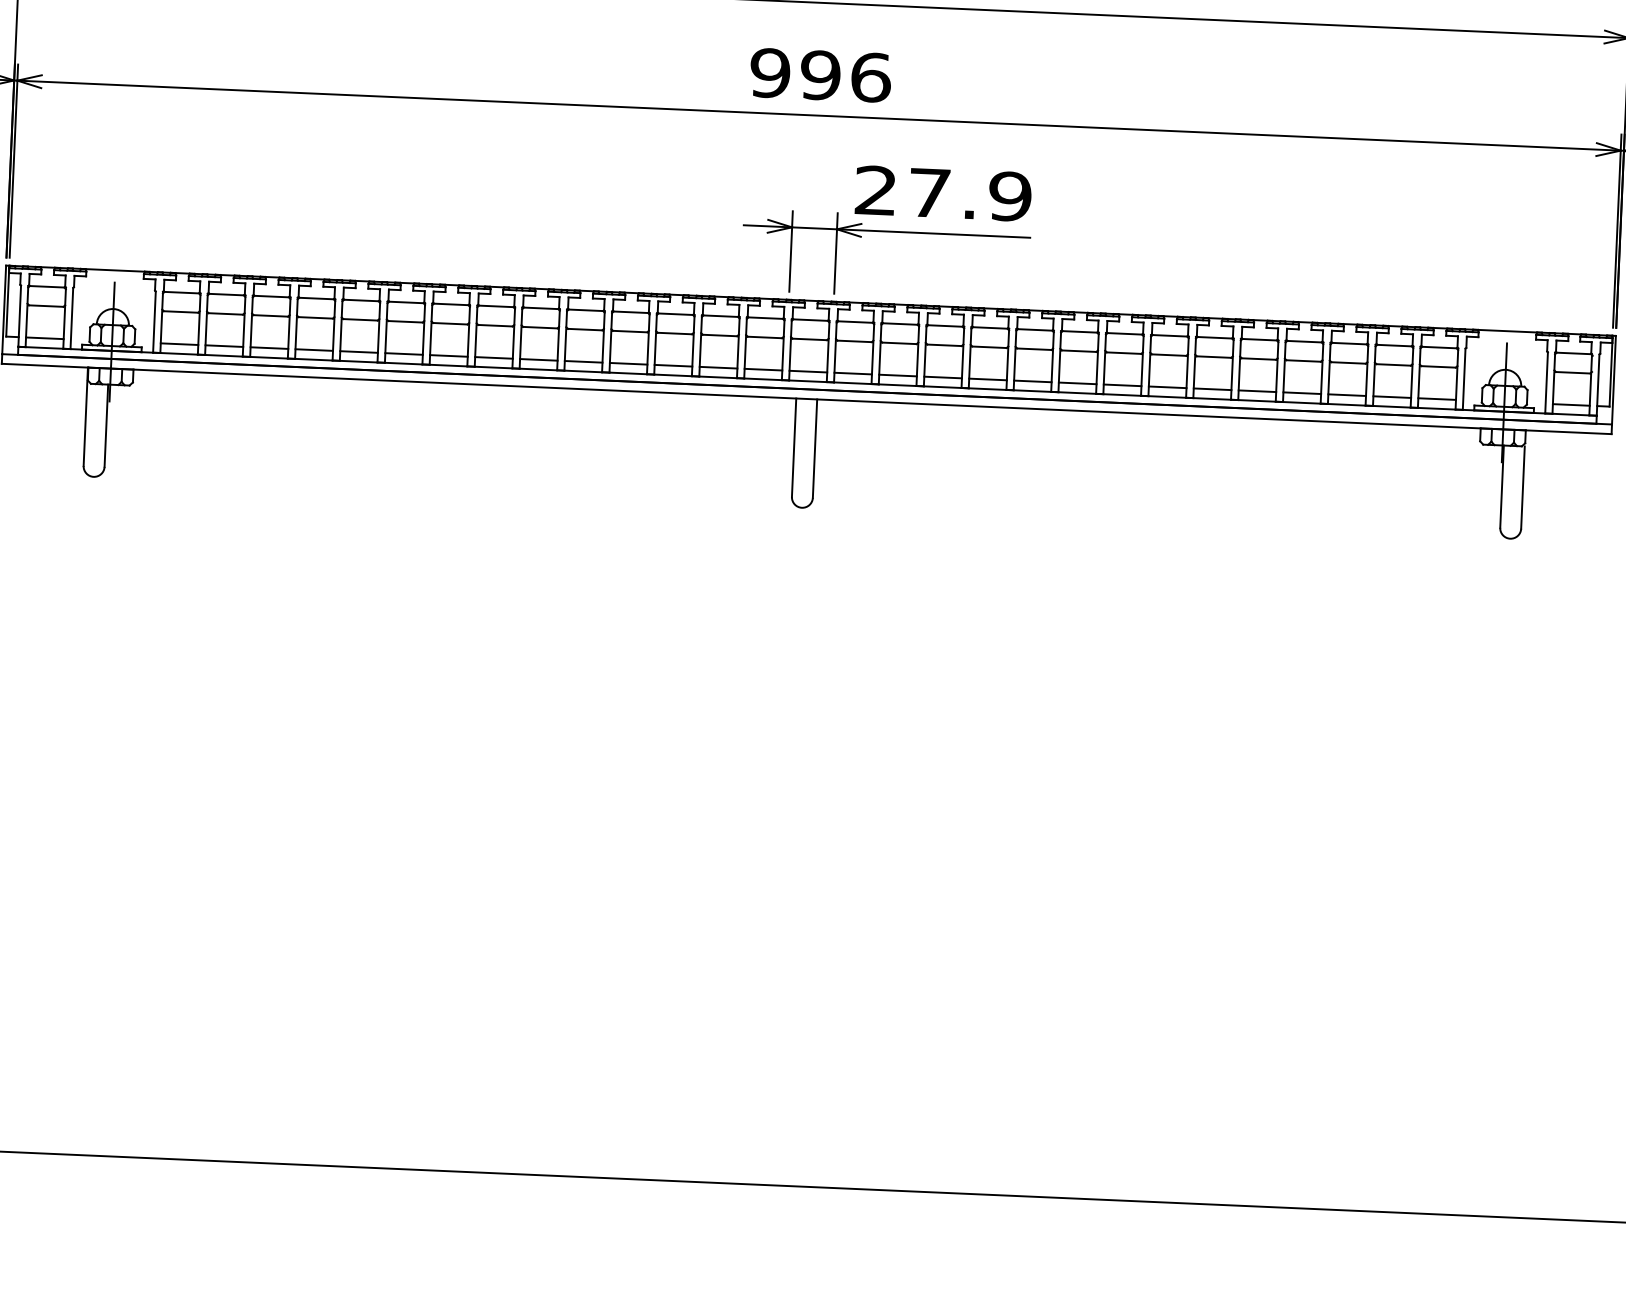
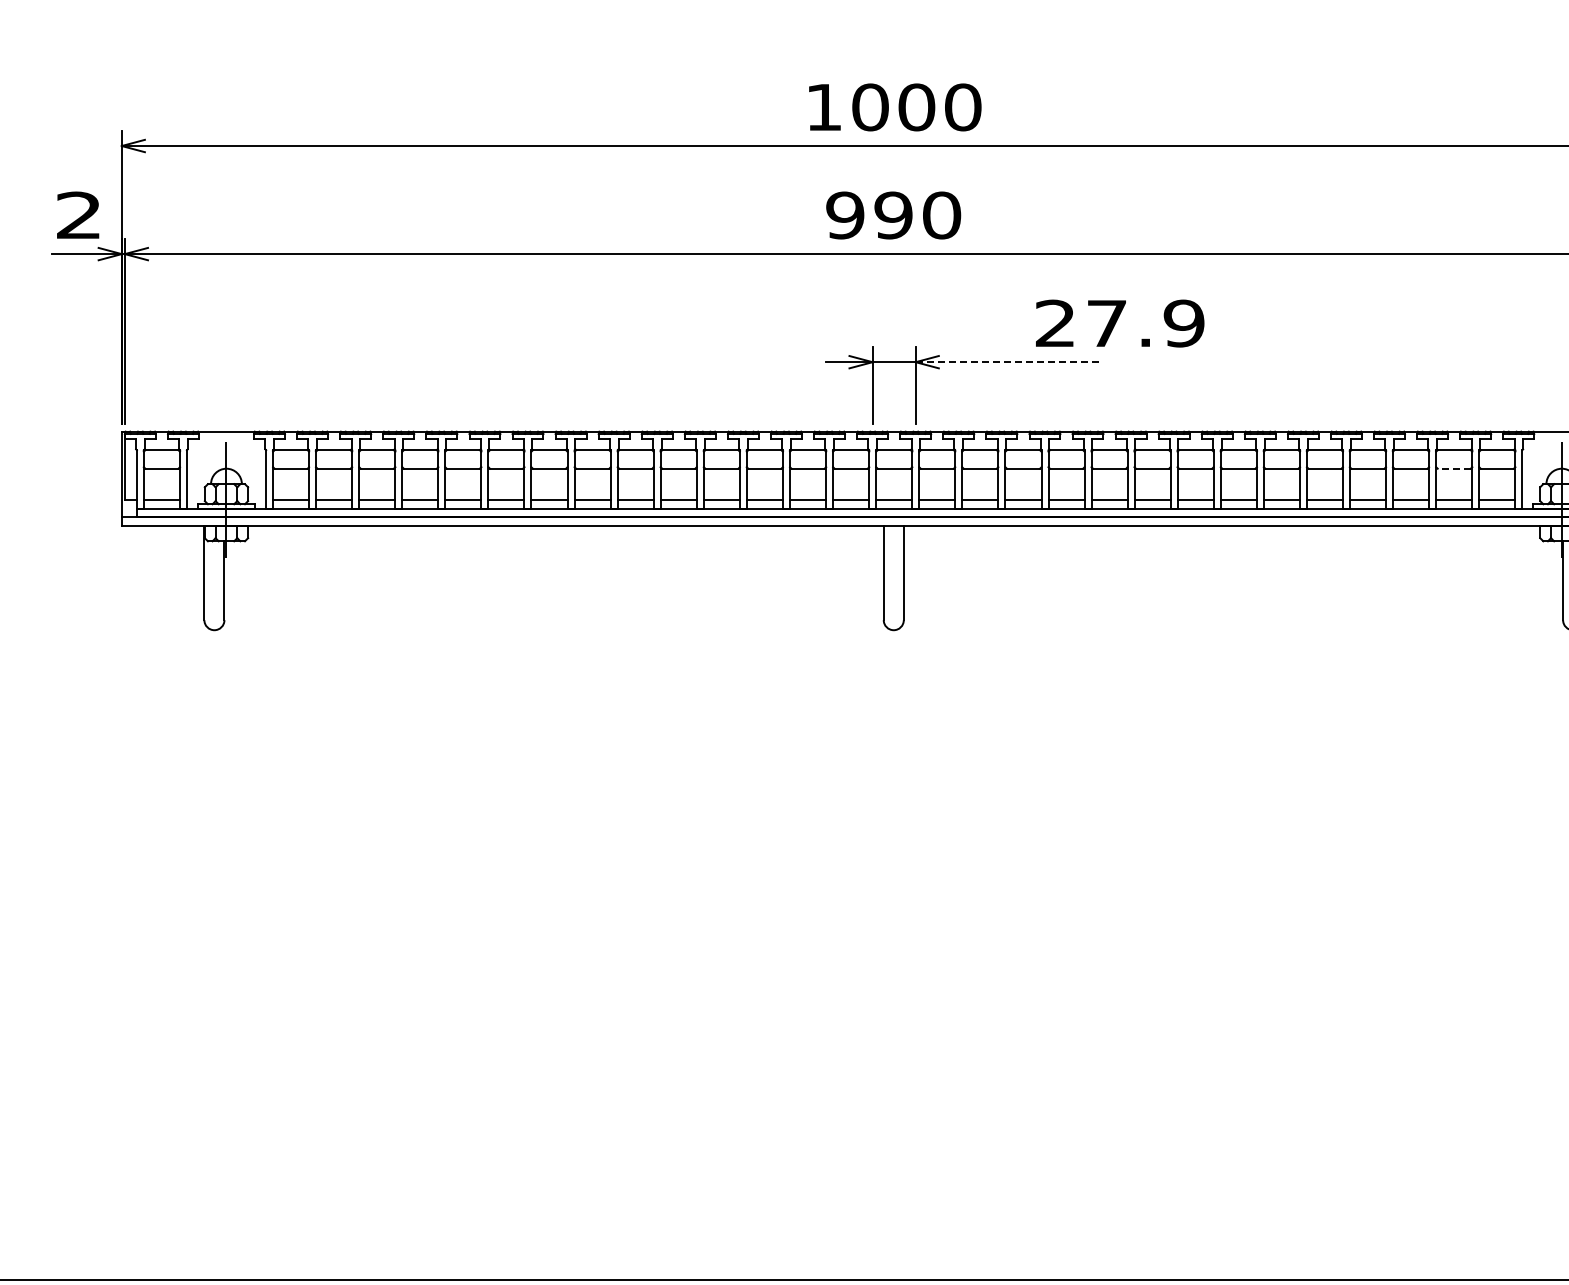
text: (871, 77) -> (942, 215), 996 -> 990
text: (943, 193) -> (1120, 323), moved
line: (933, 233) -> (1008, 362), solid -> dashed
line: (1393, 364) -> (1454, 468), solid -> dashed

